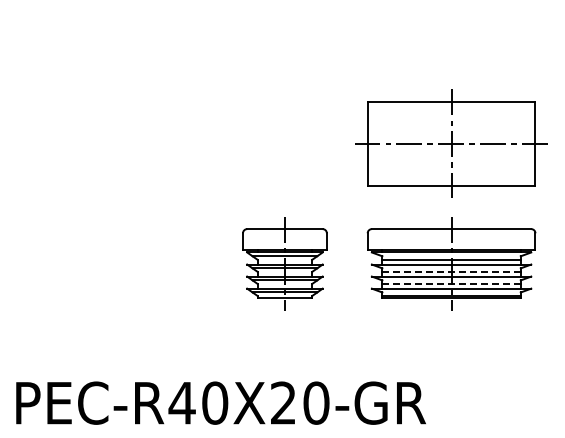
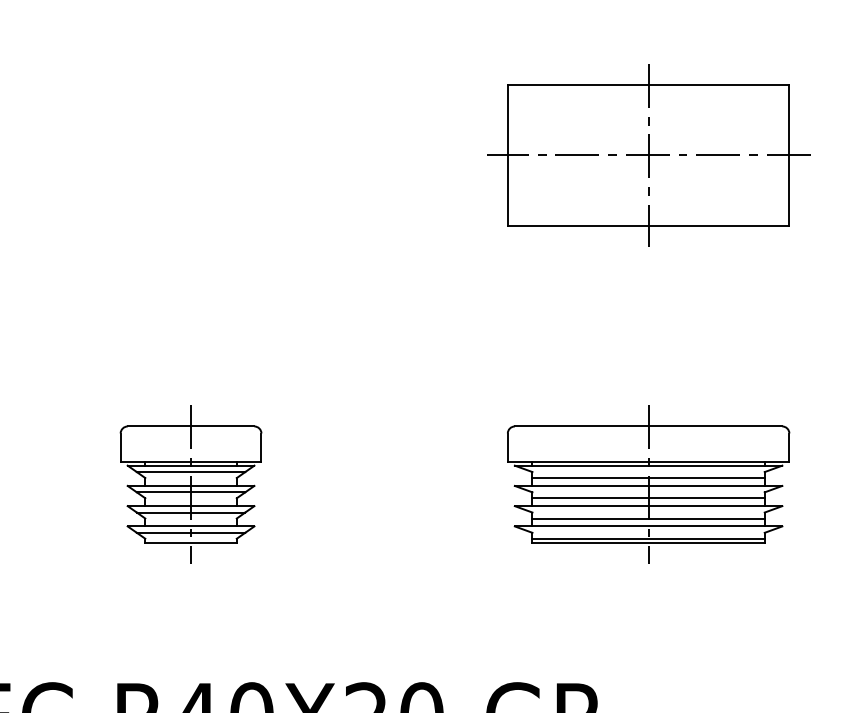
part: (451, 143) -> (648, 155), moved
part: (284, 263) -> (190, 484), moved
line: (451, 271) -> (648, 497), dashed -> solid
line: (451, 283) -> (648, 517), dashed -> solid

